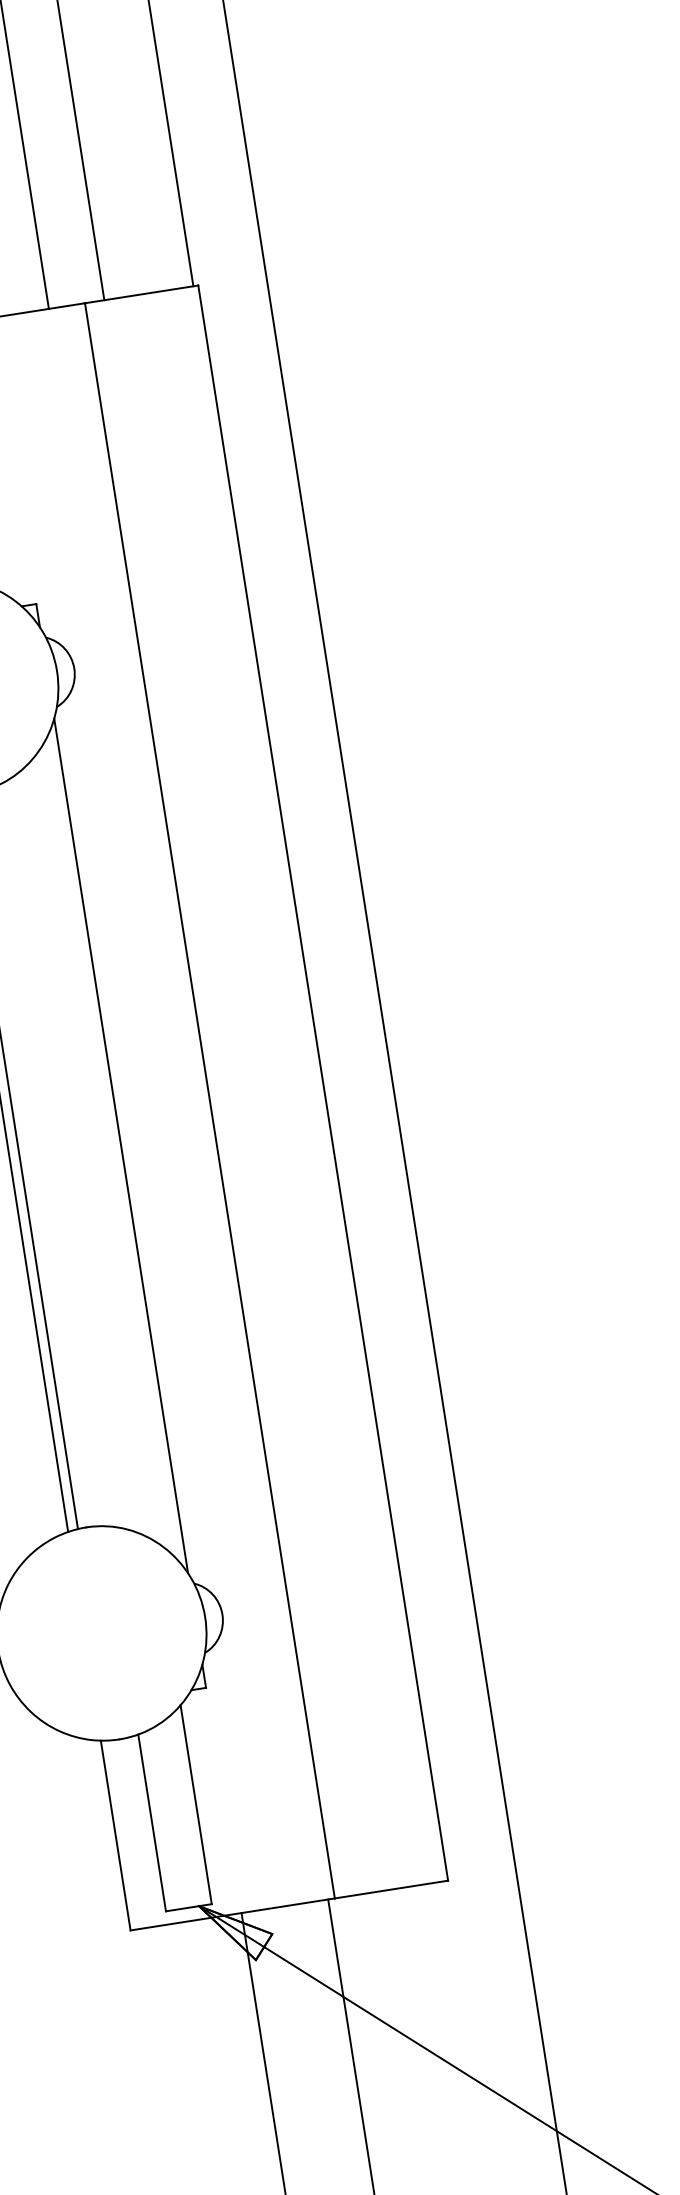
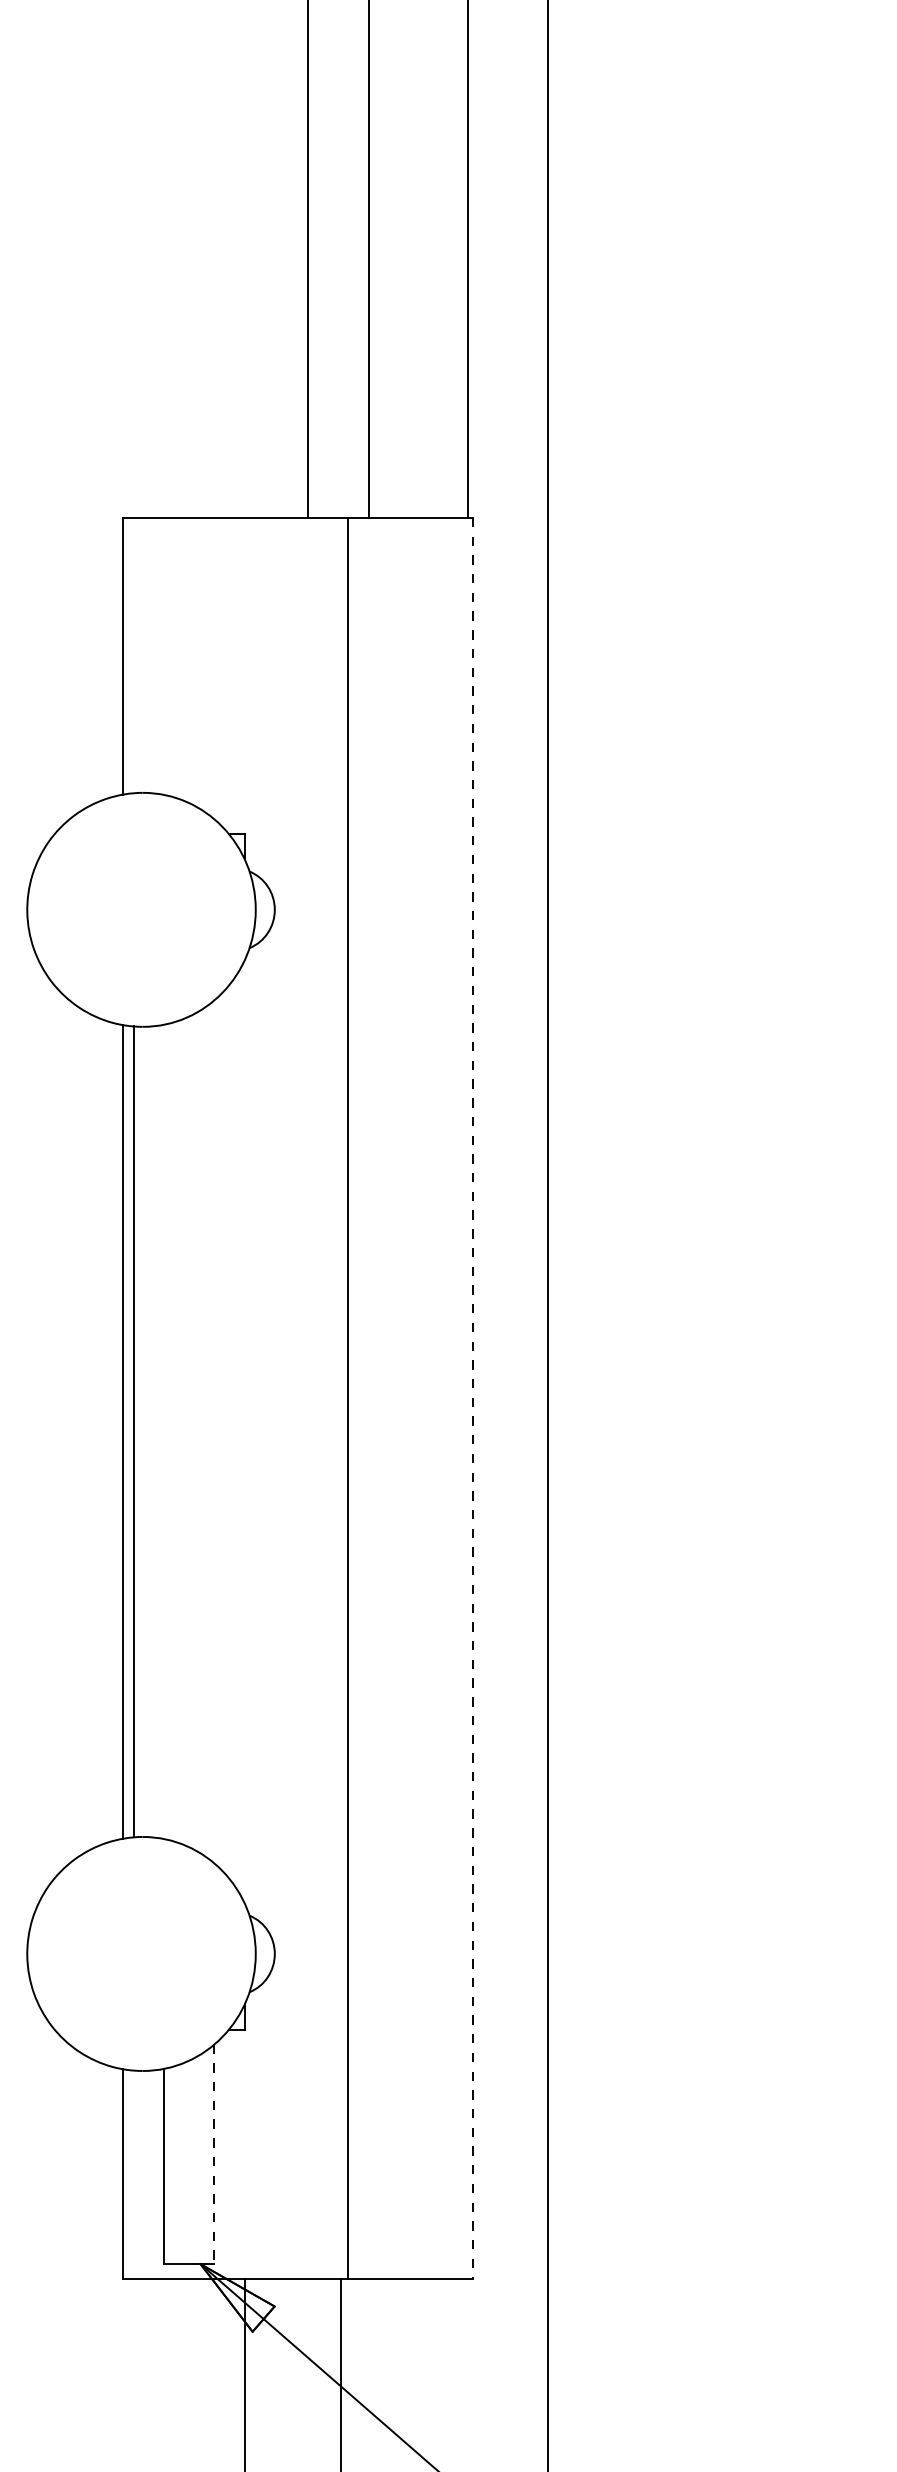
line: (323, 1083) -> (473, 1398), solid -> dashed
line: (120, 1145) -> (244, 1431), removed
line: (196, 1804) -> (214, 2154), solid -> dashed

